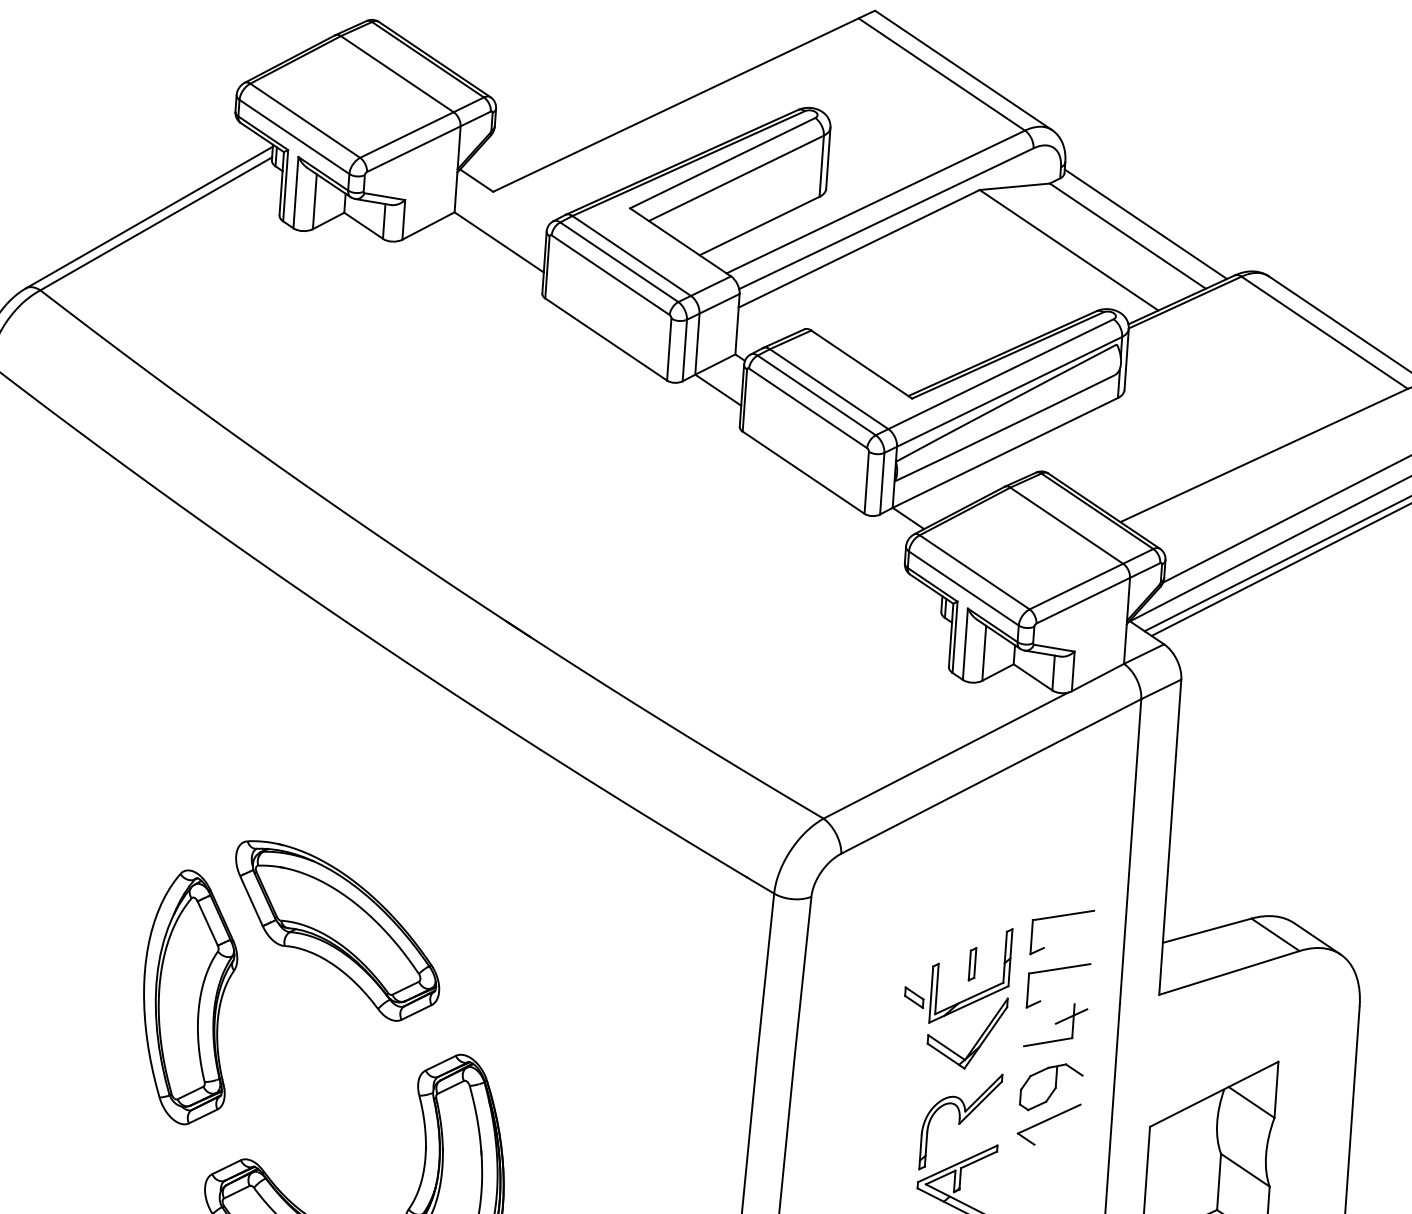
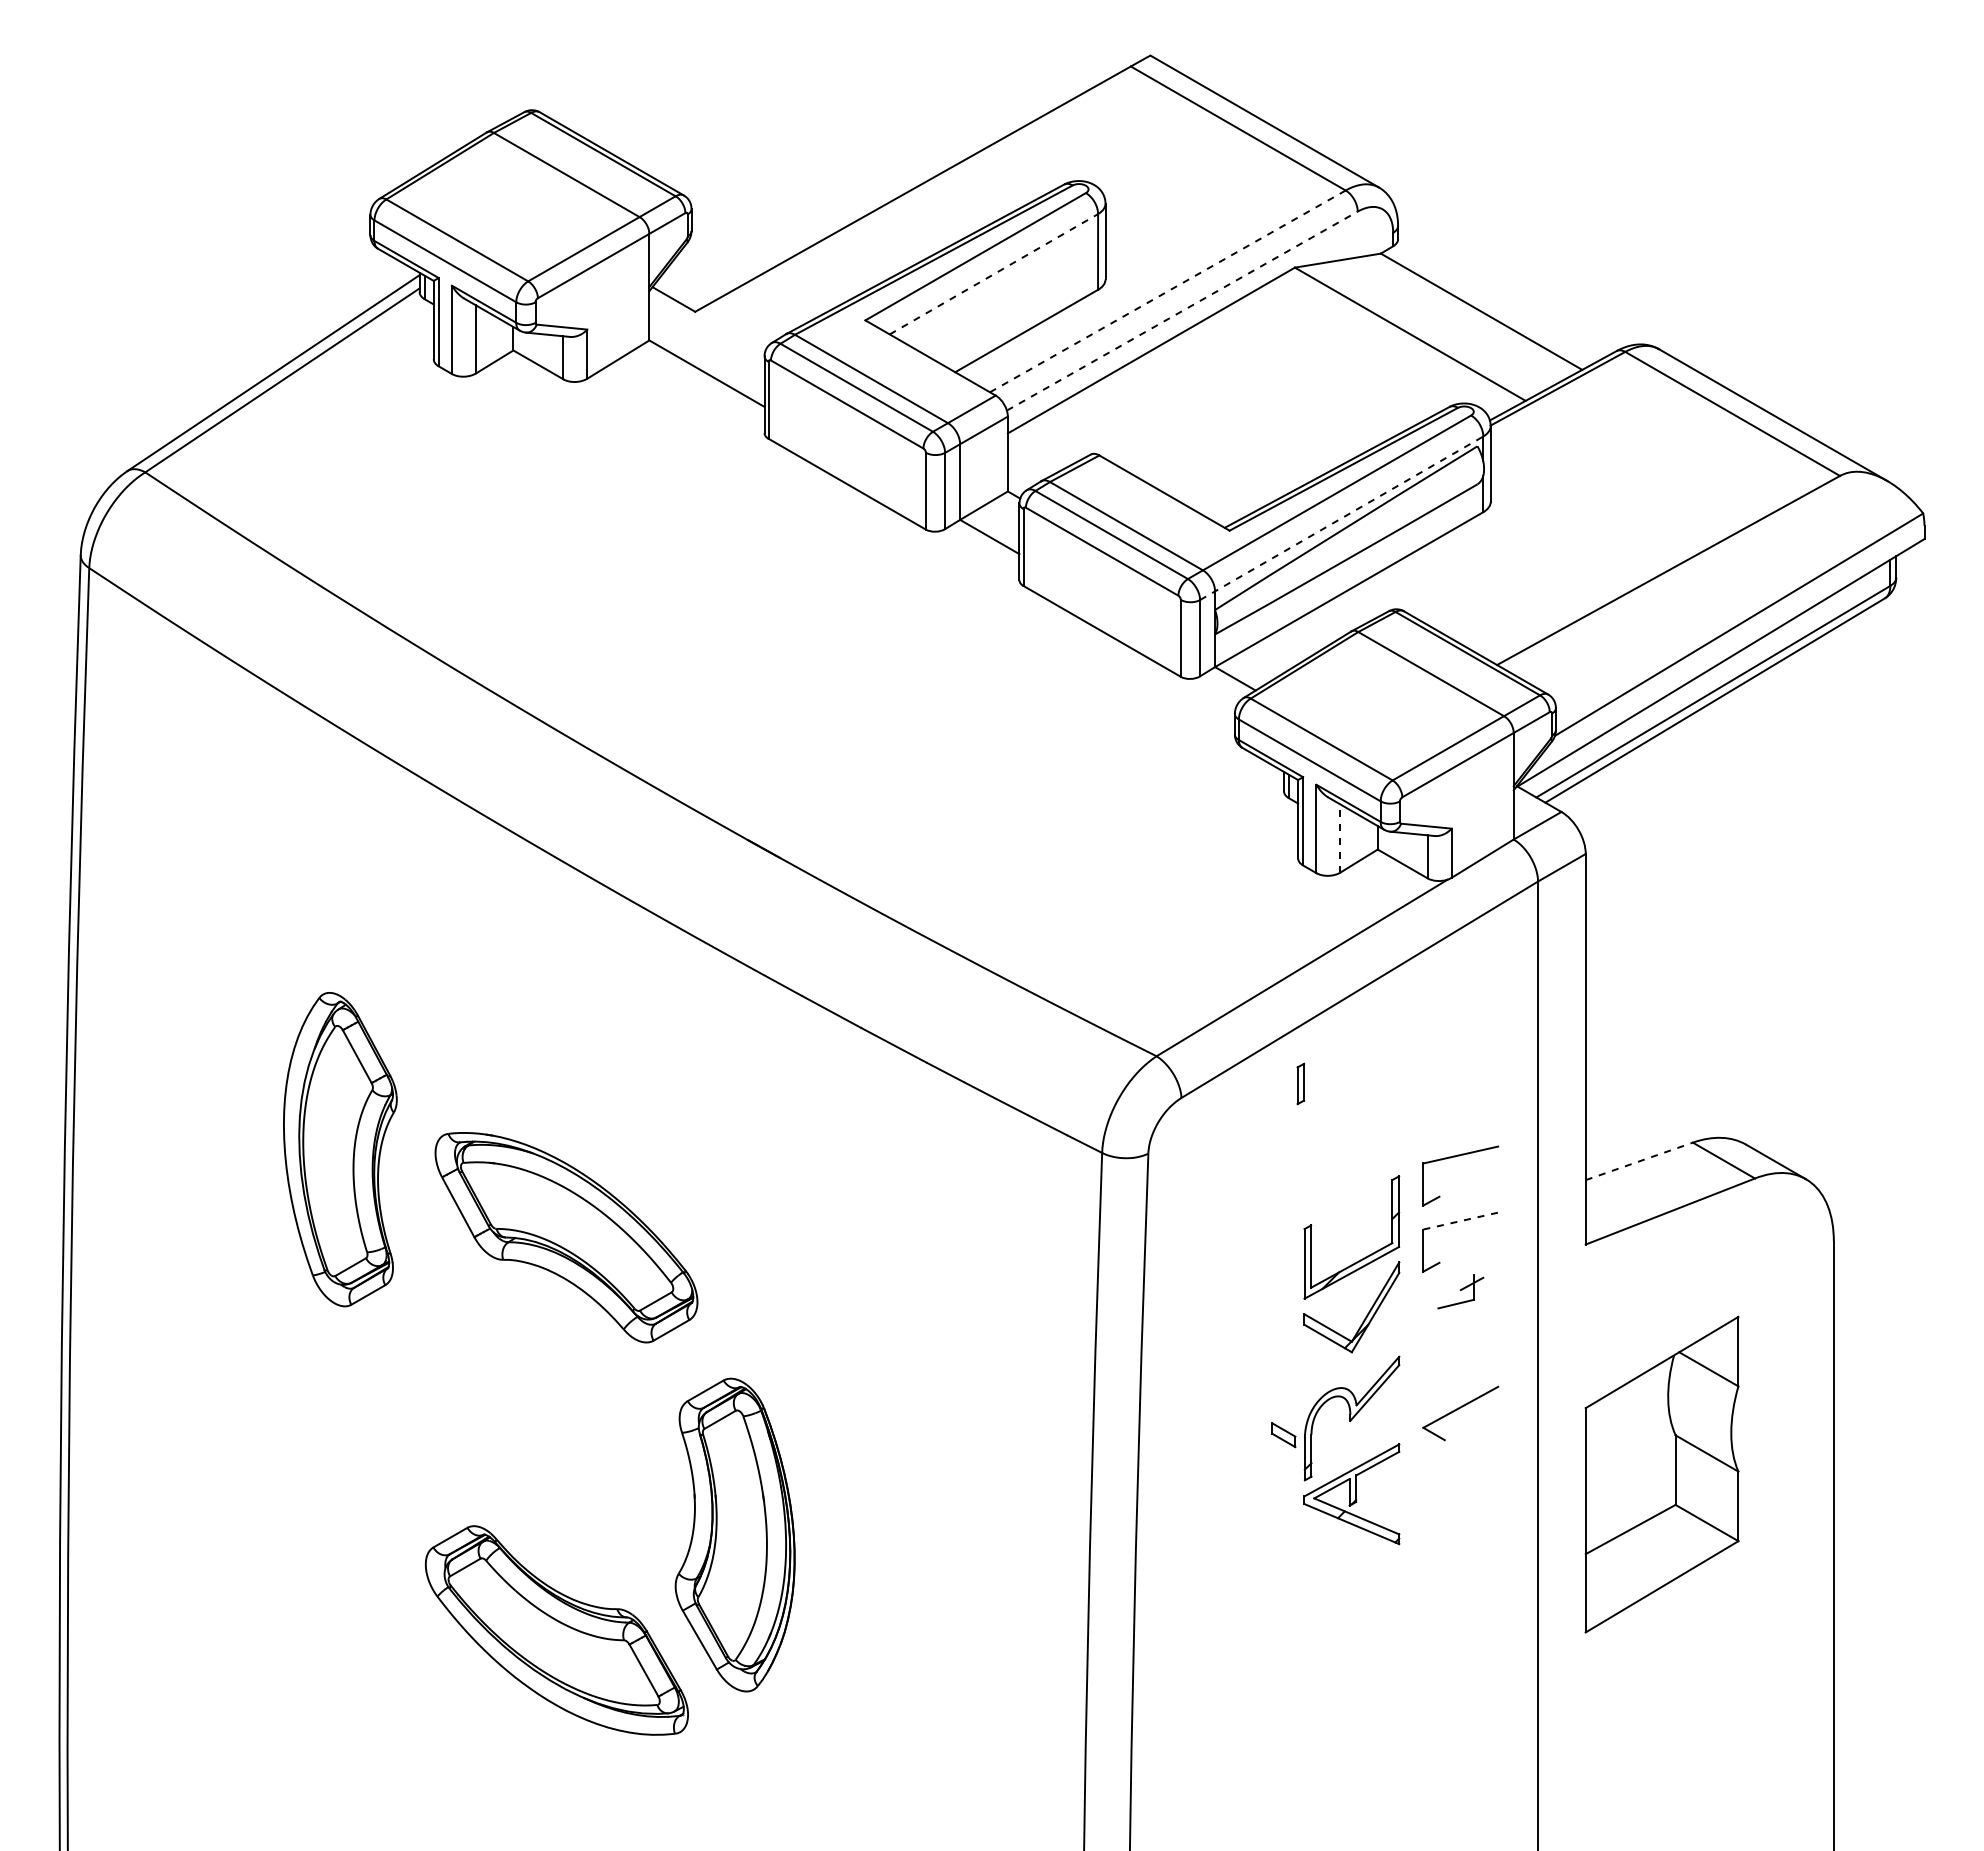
line: (736, 178) -> (994, 274), solid -> dashed
line: (876, 202) -> (1168, 291), solid -> dashed
line: (886, 219) -> (1182, 311), solid -> dashed
line: (1145, 224) -> (1502, 295), removed
line: (1003, 395) -> (1341, 518), solid -> dashed
line: (984, 653) -> (1340, 838), solid -> dashed
line: (1207, 930) -> (1639, 1161), solid -> dashed
part: (972, 963) -> (1300, 1083), moved
line: (1060, 968) -> (1461, 1220), solid -> dashed
part: (188, 997) -> (340, 1149), moved
part: (913, 997) -> (1283, 1435), moved
part: (1055, 1025) -> (1460, 1291), size x0.6
part: (1051, 1086) -> (1460, 1367), removed

